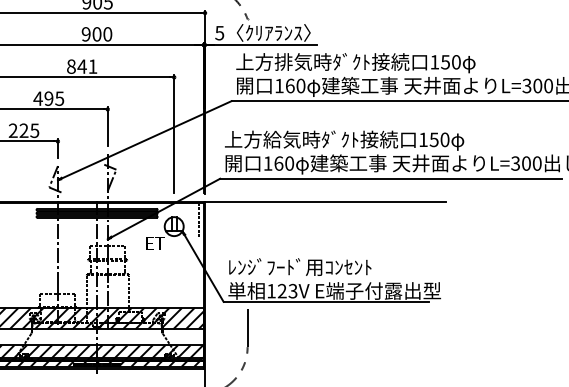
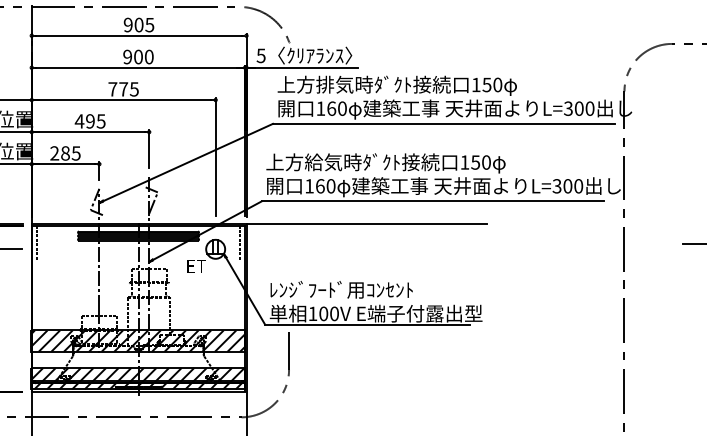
text: (82, 66) -> (123, 89), 841 -> 775
text: (24, 130) -> (65, 153), 225 -> 285
text: (287, 290) -> (328, 313), 123V -> 100V

